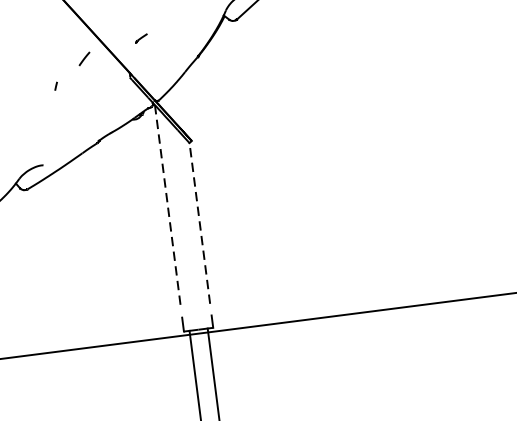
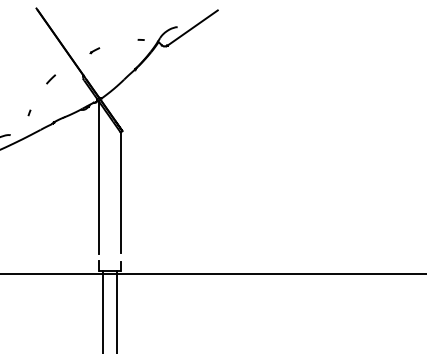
curve: (200, 15) -> (140, 39), added
line: (83, 59) -> (50, 79), moved
curve: (56, 85) -> (29, 112), moved
line: (167, 206) -> (98, 177), dashed -> solid
line: (199, 222) -> (120, 192), dashed -> solid

